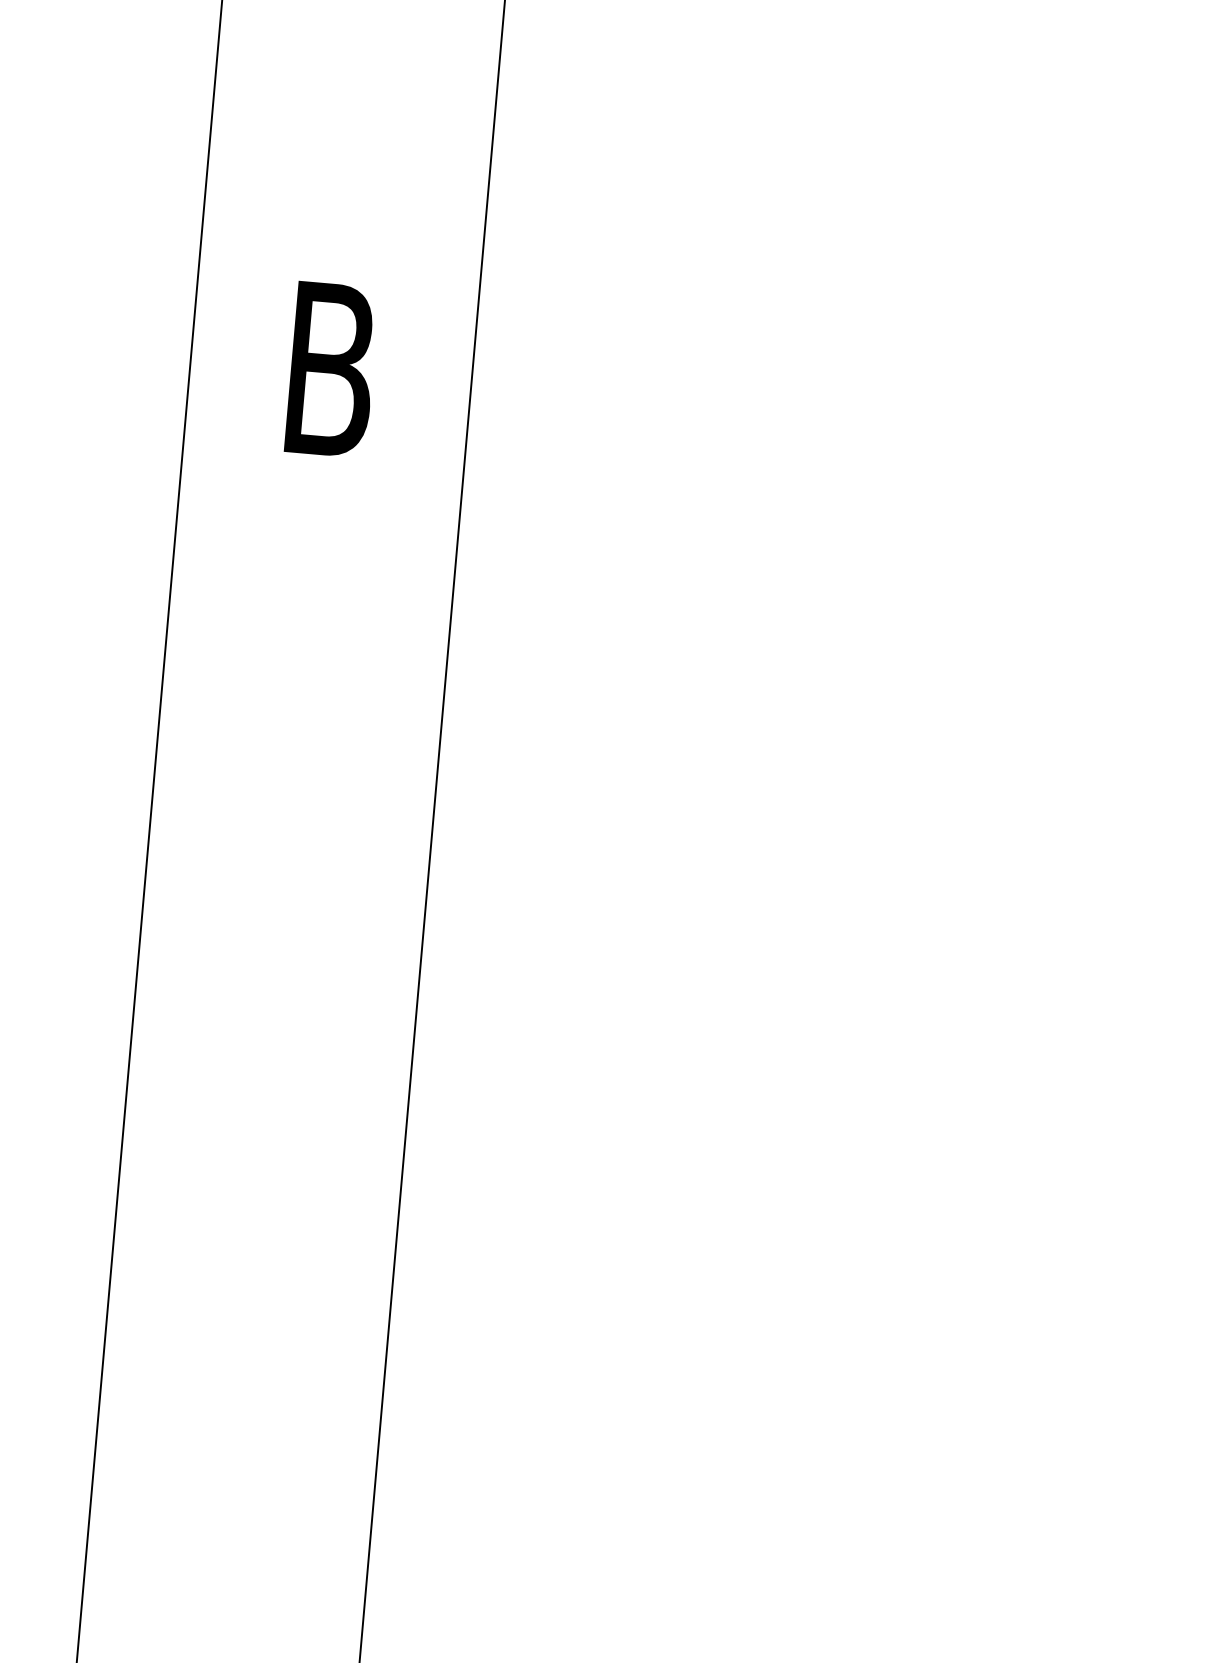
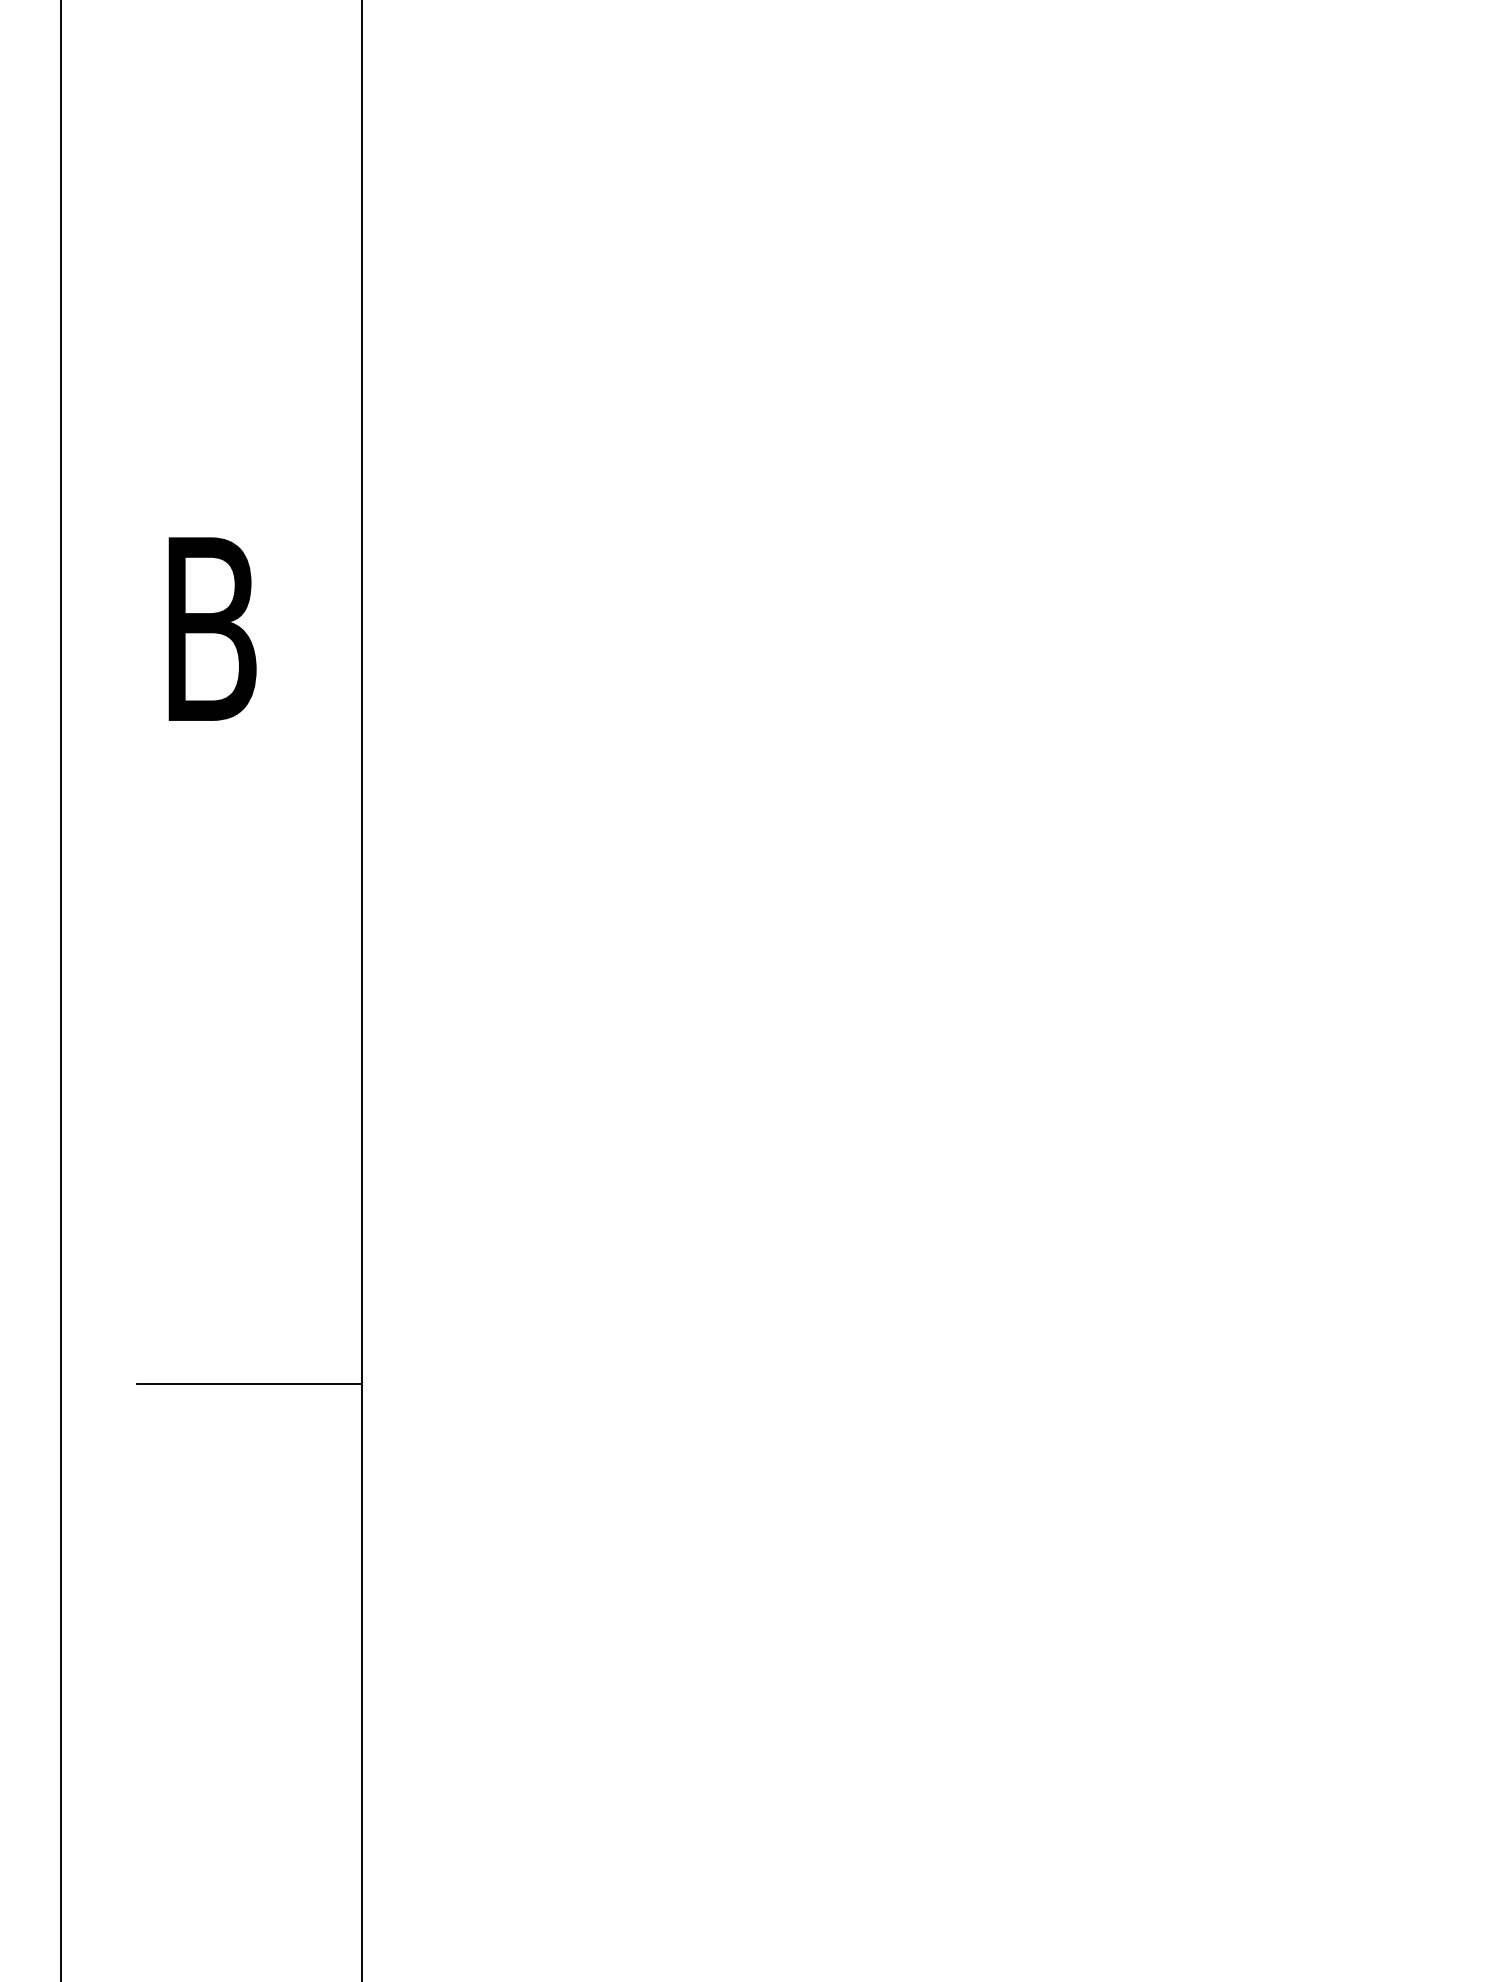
line: (304, 1075) -> (249, 1383), added

